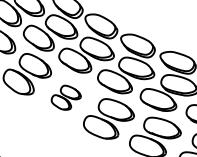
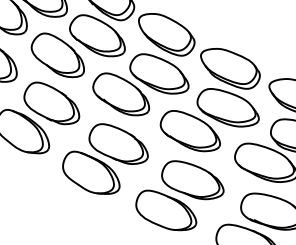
part: (66, 97) -> (106, 158), size x1.67

